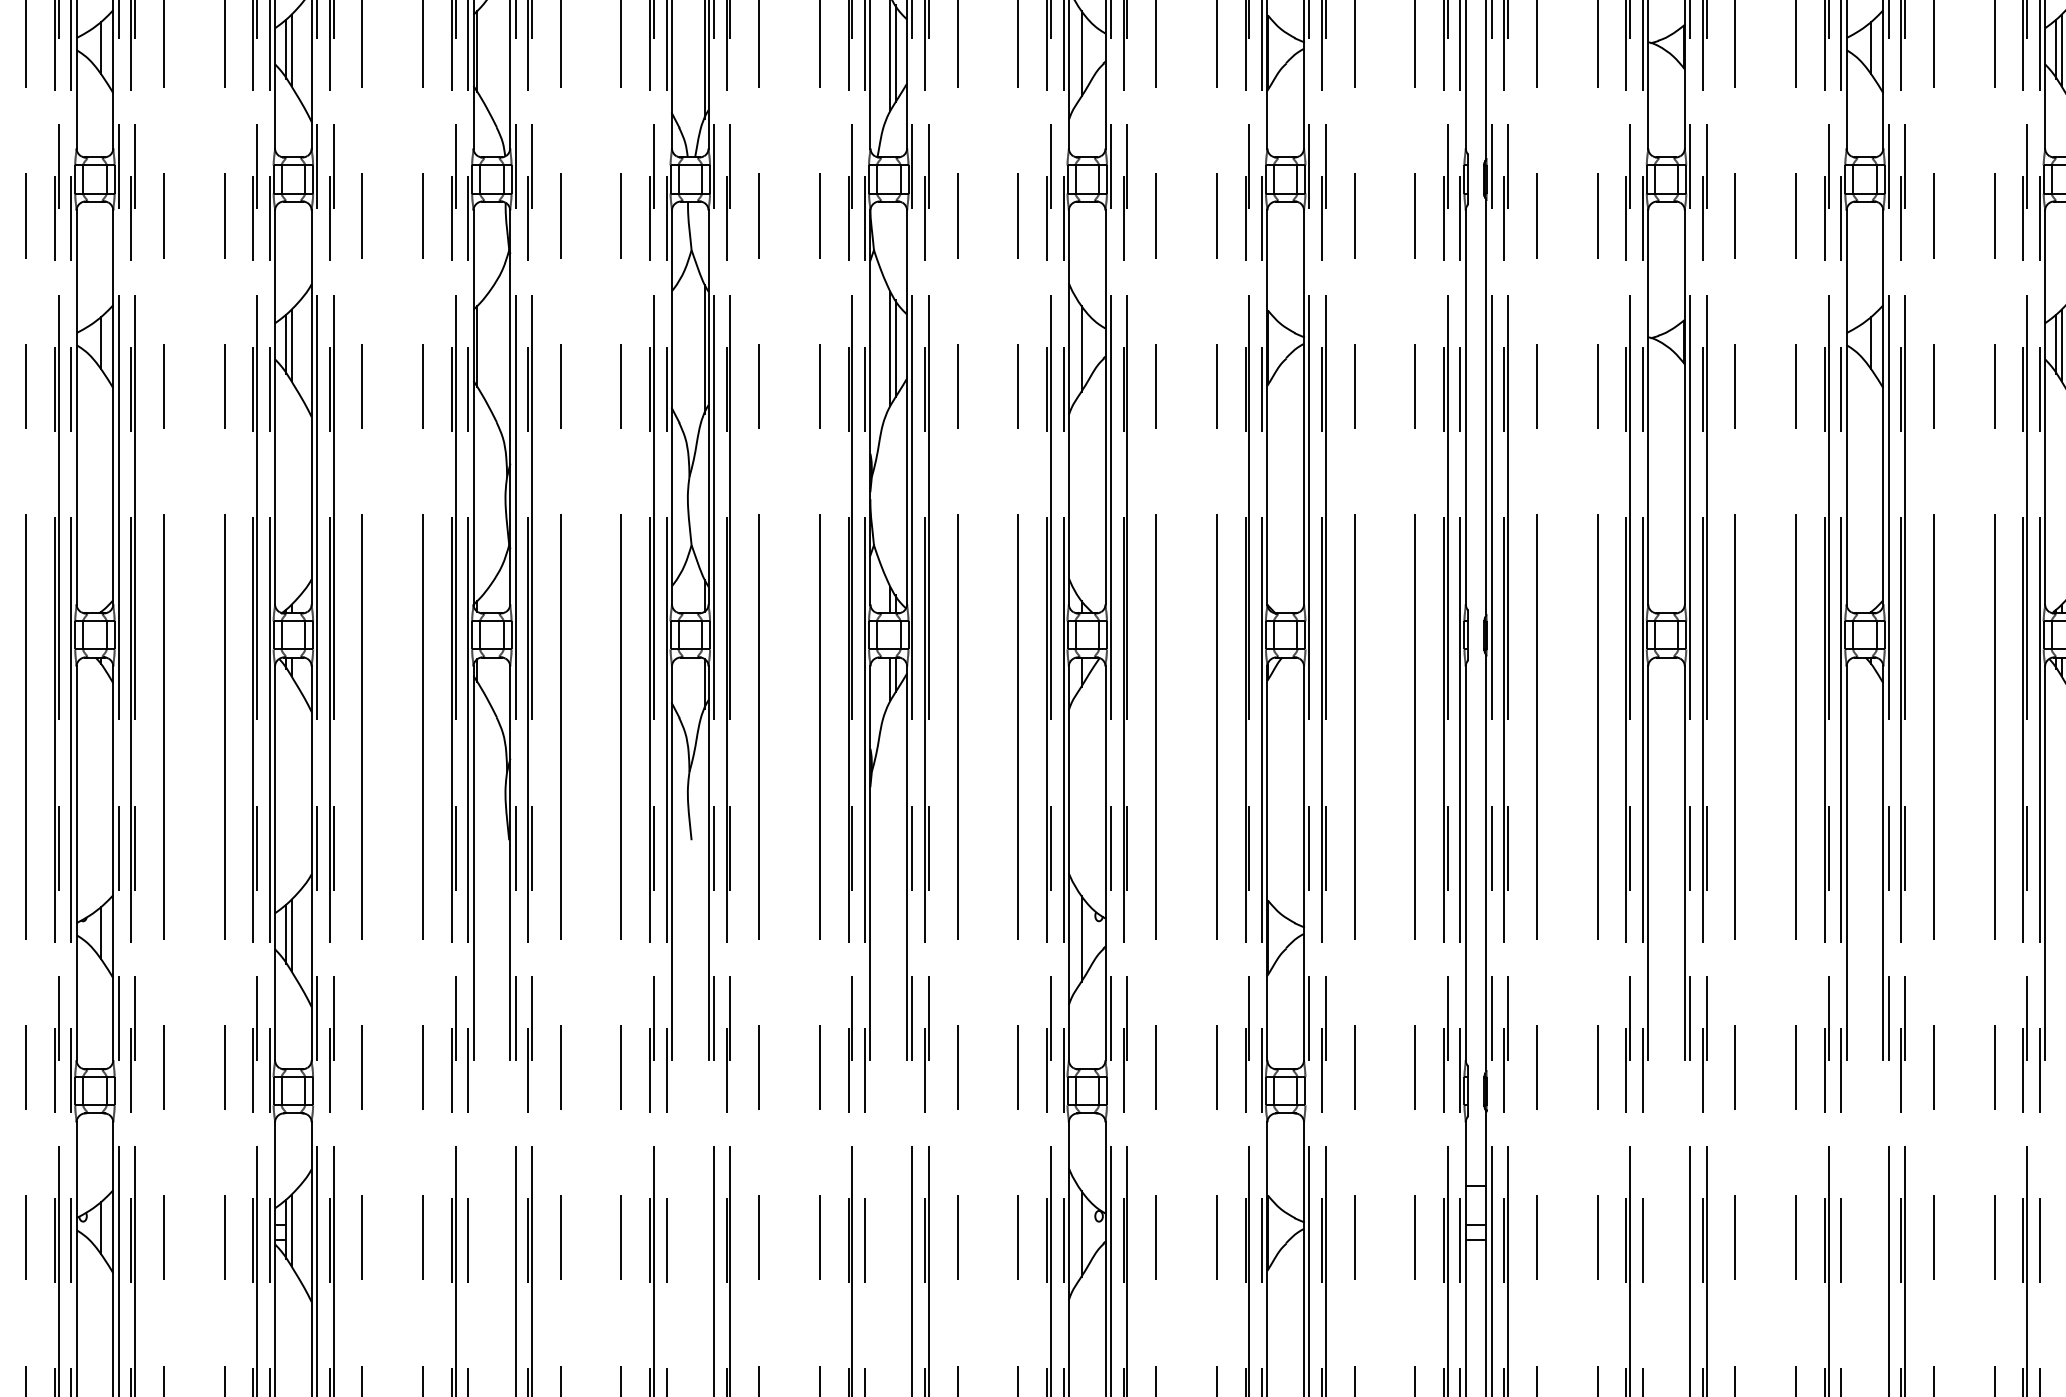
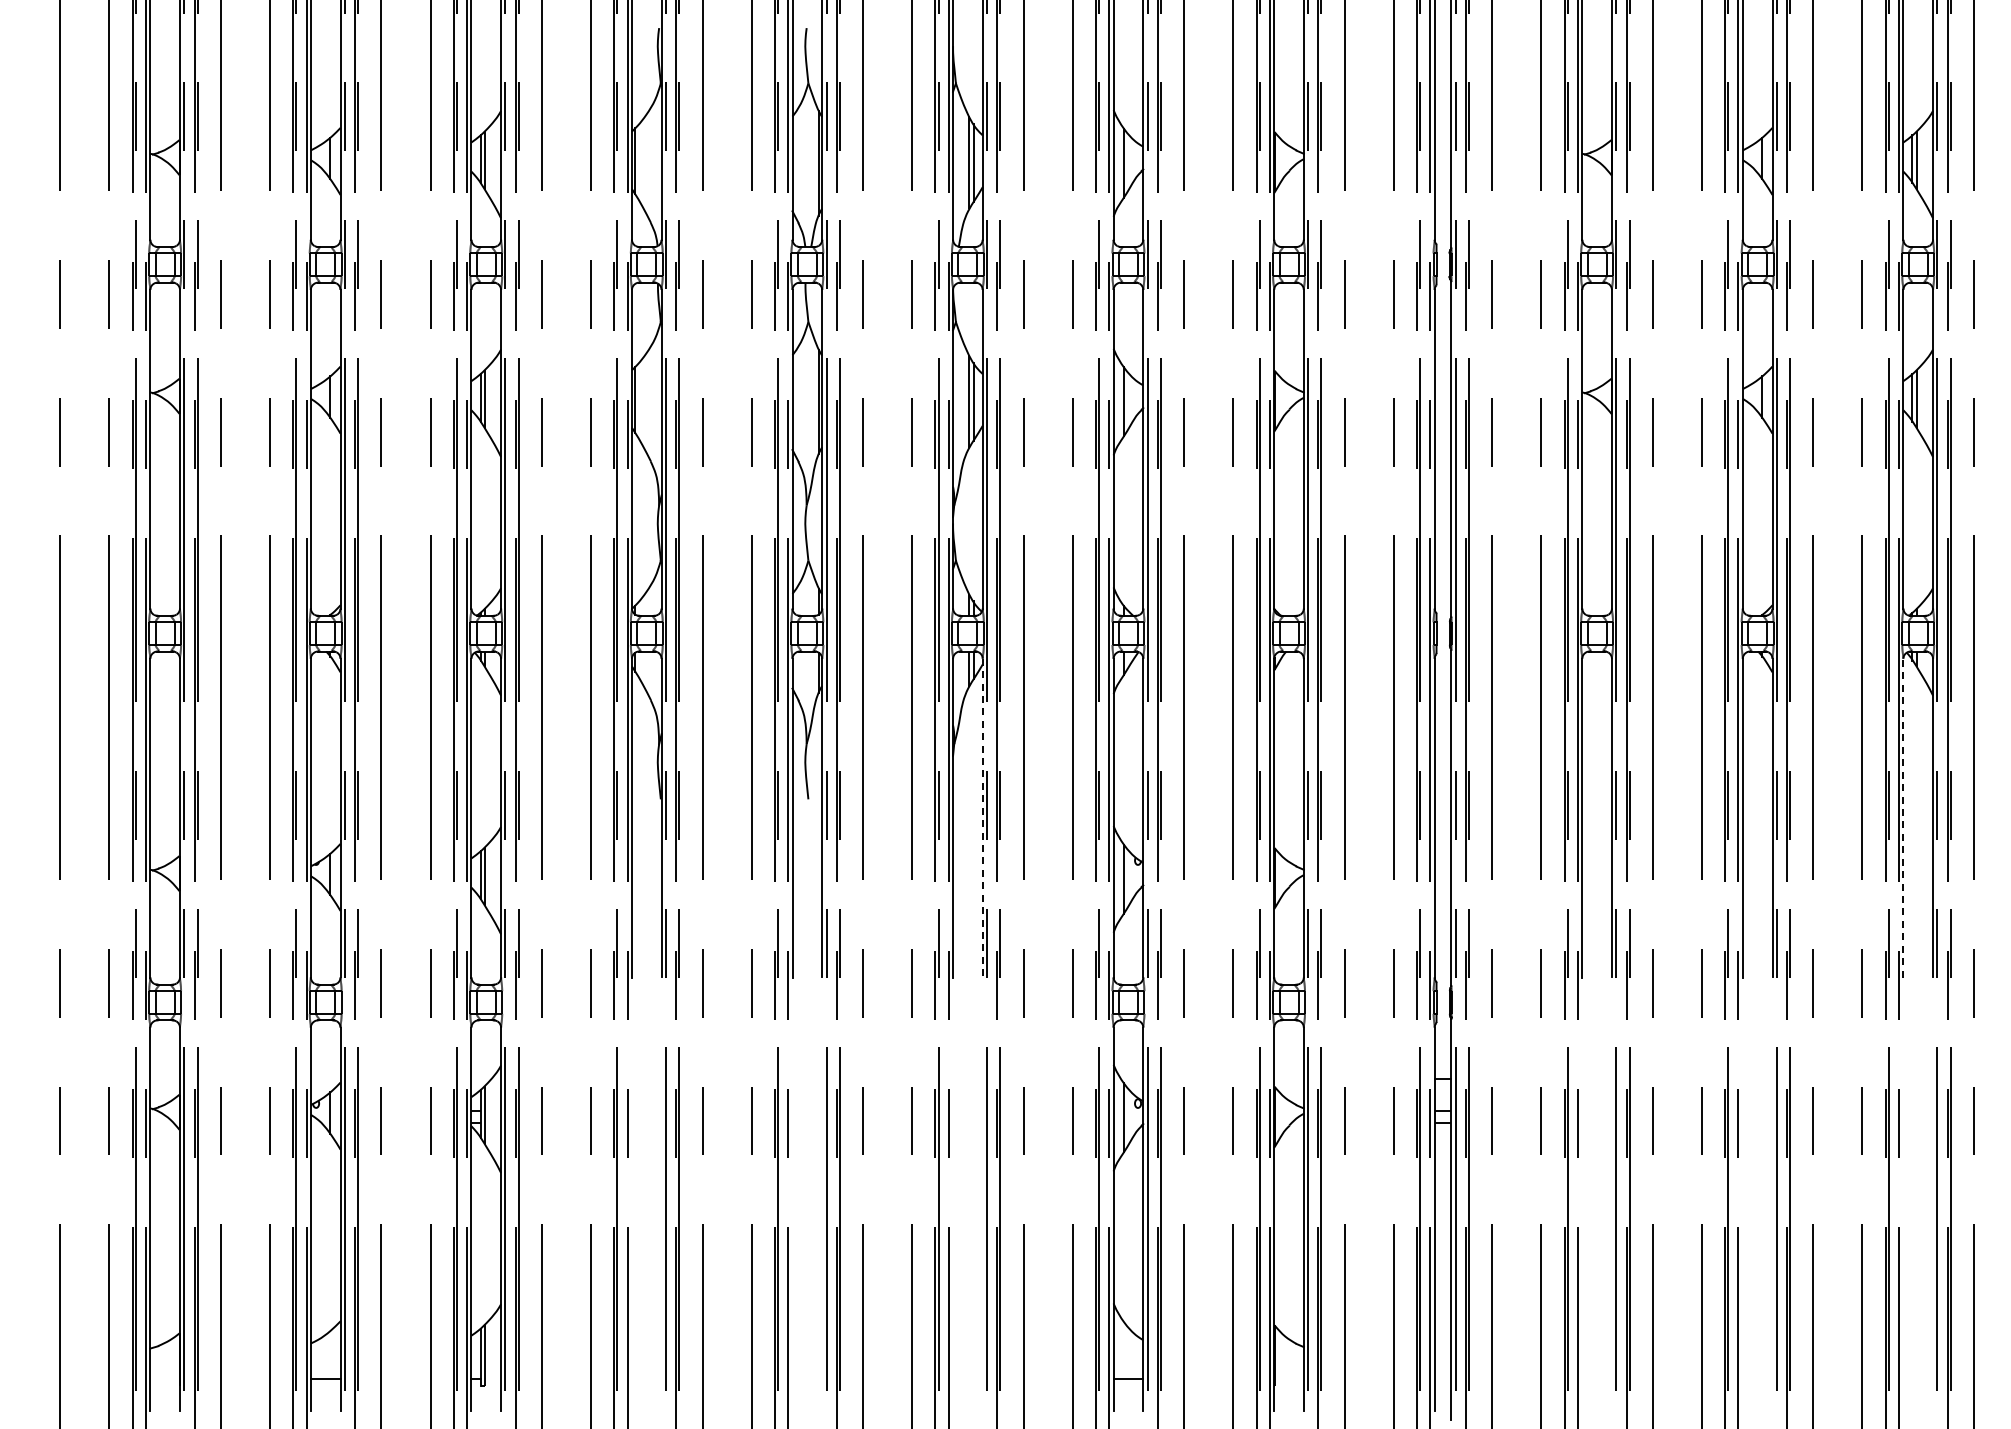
line: (2045, 862) -> (1903, 817), solid -> dashed
line: (906, 863) -> (982, 818), solid -> dashed

